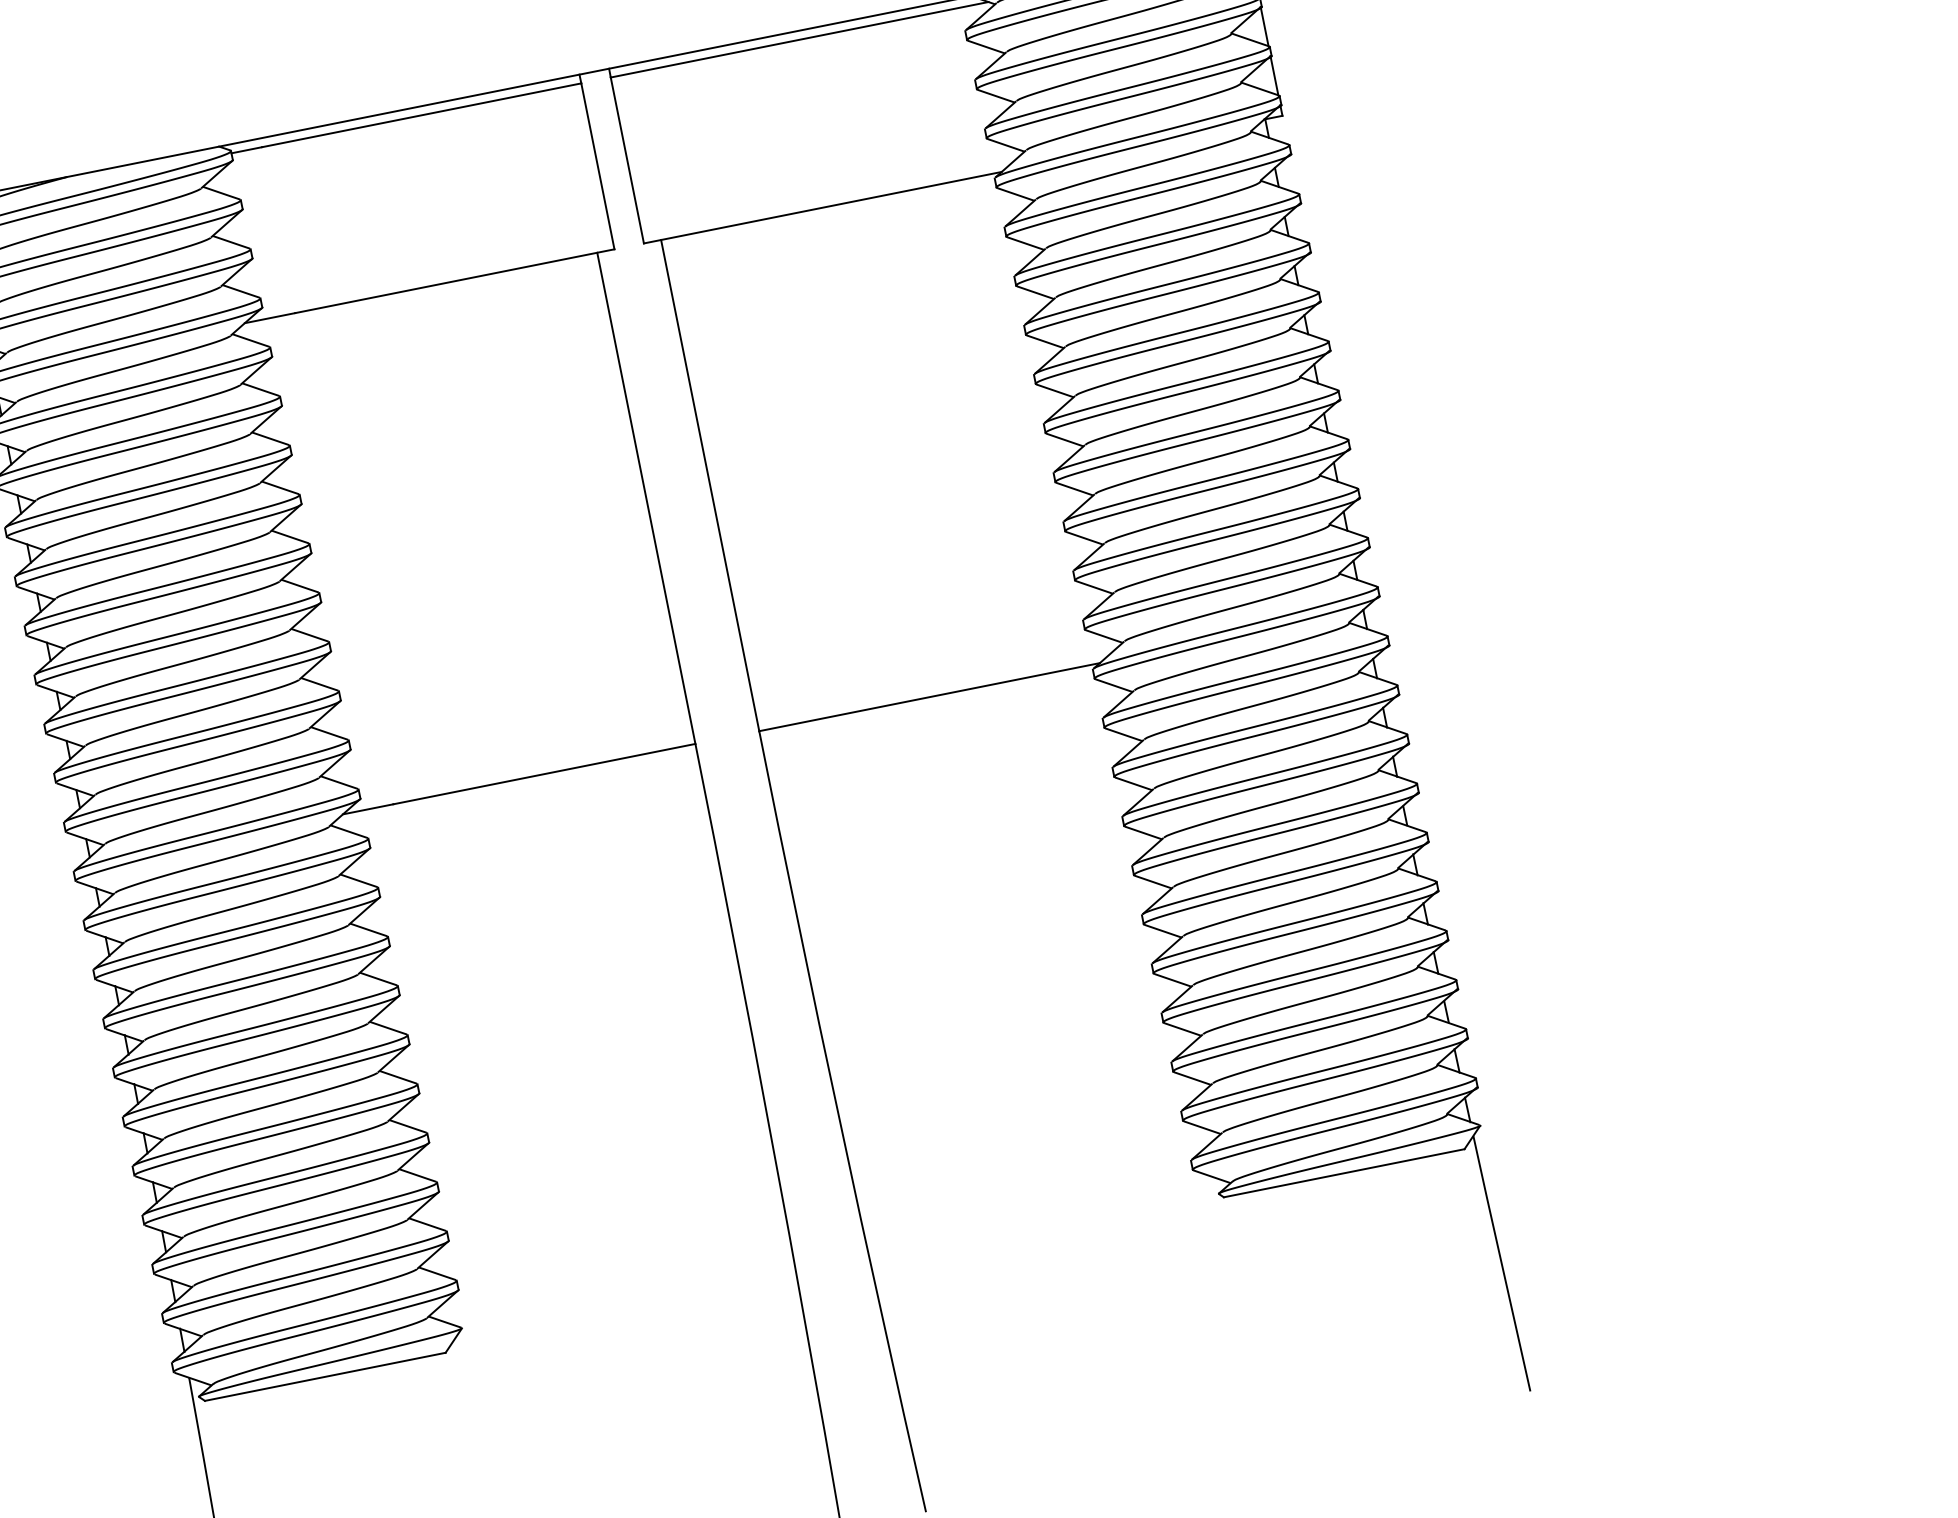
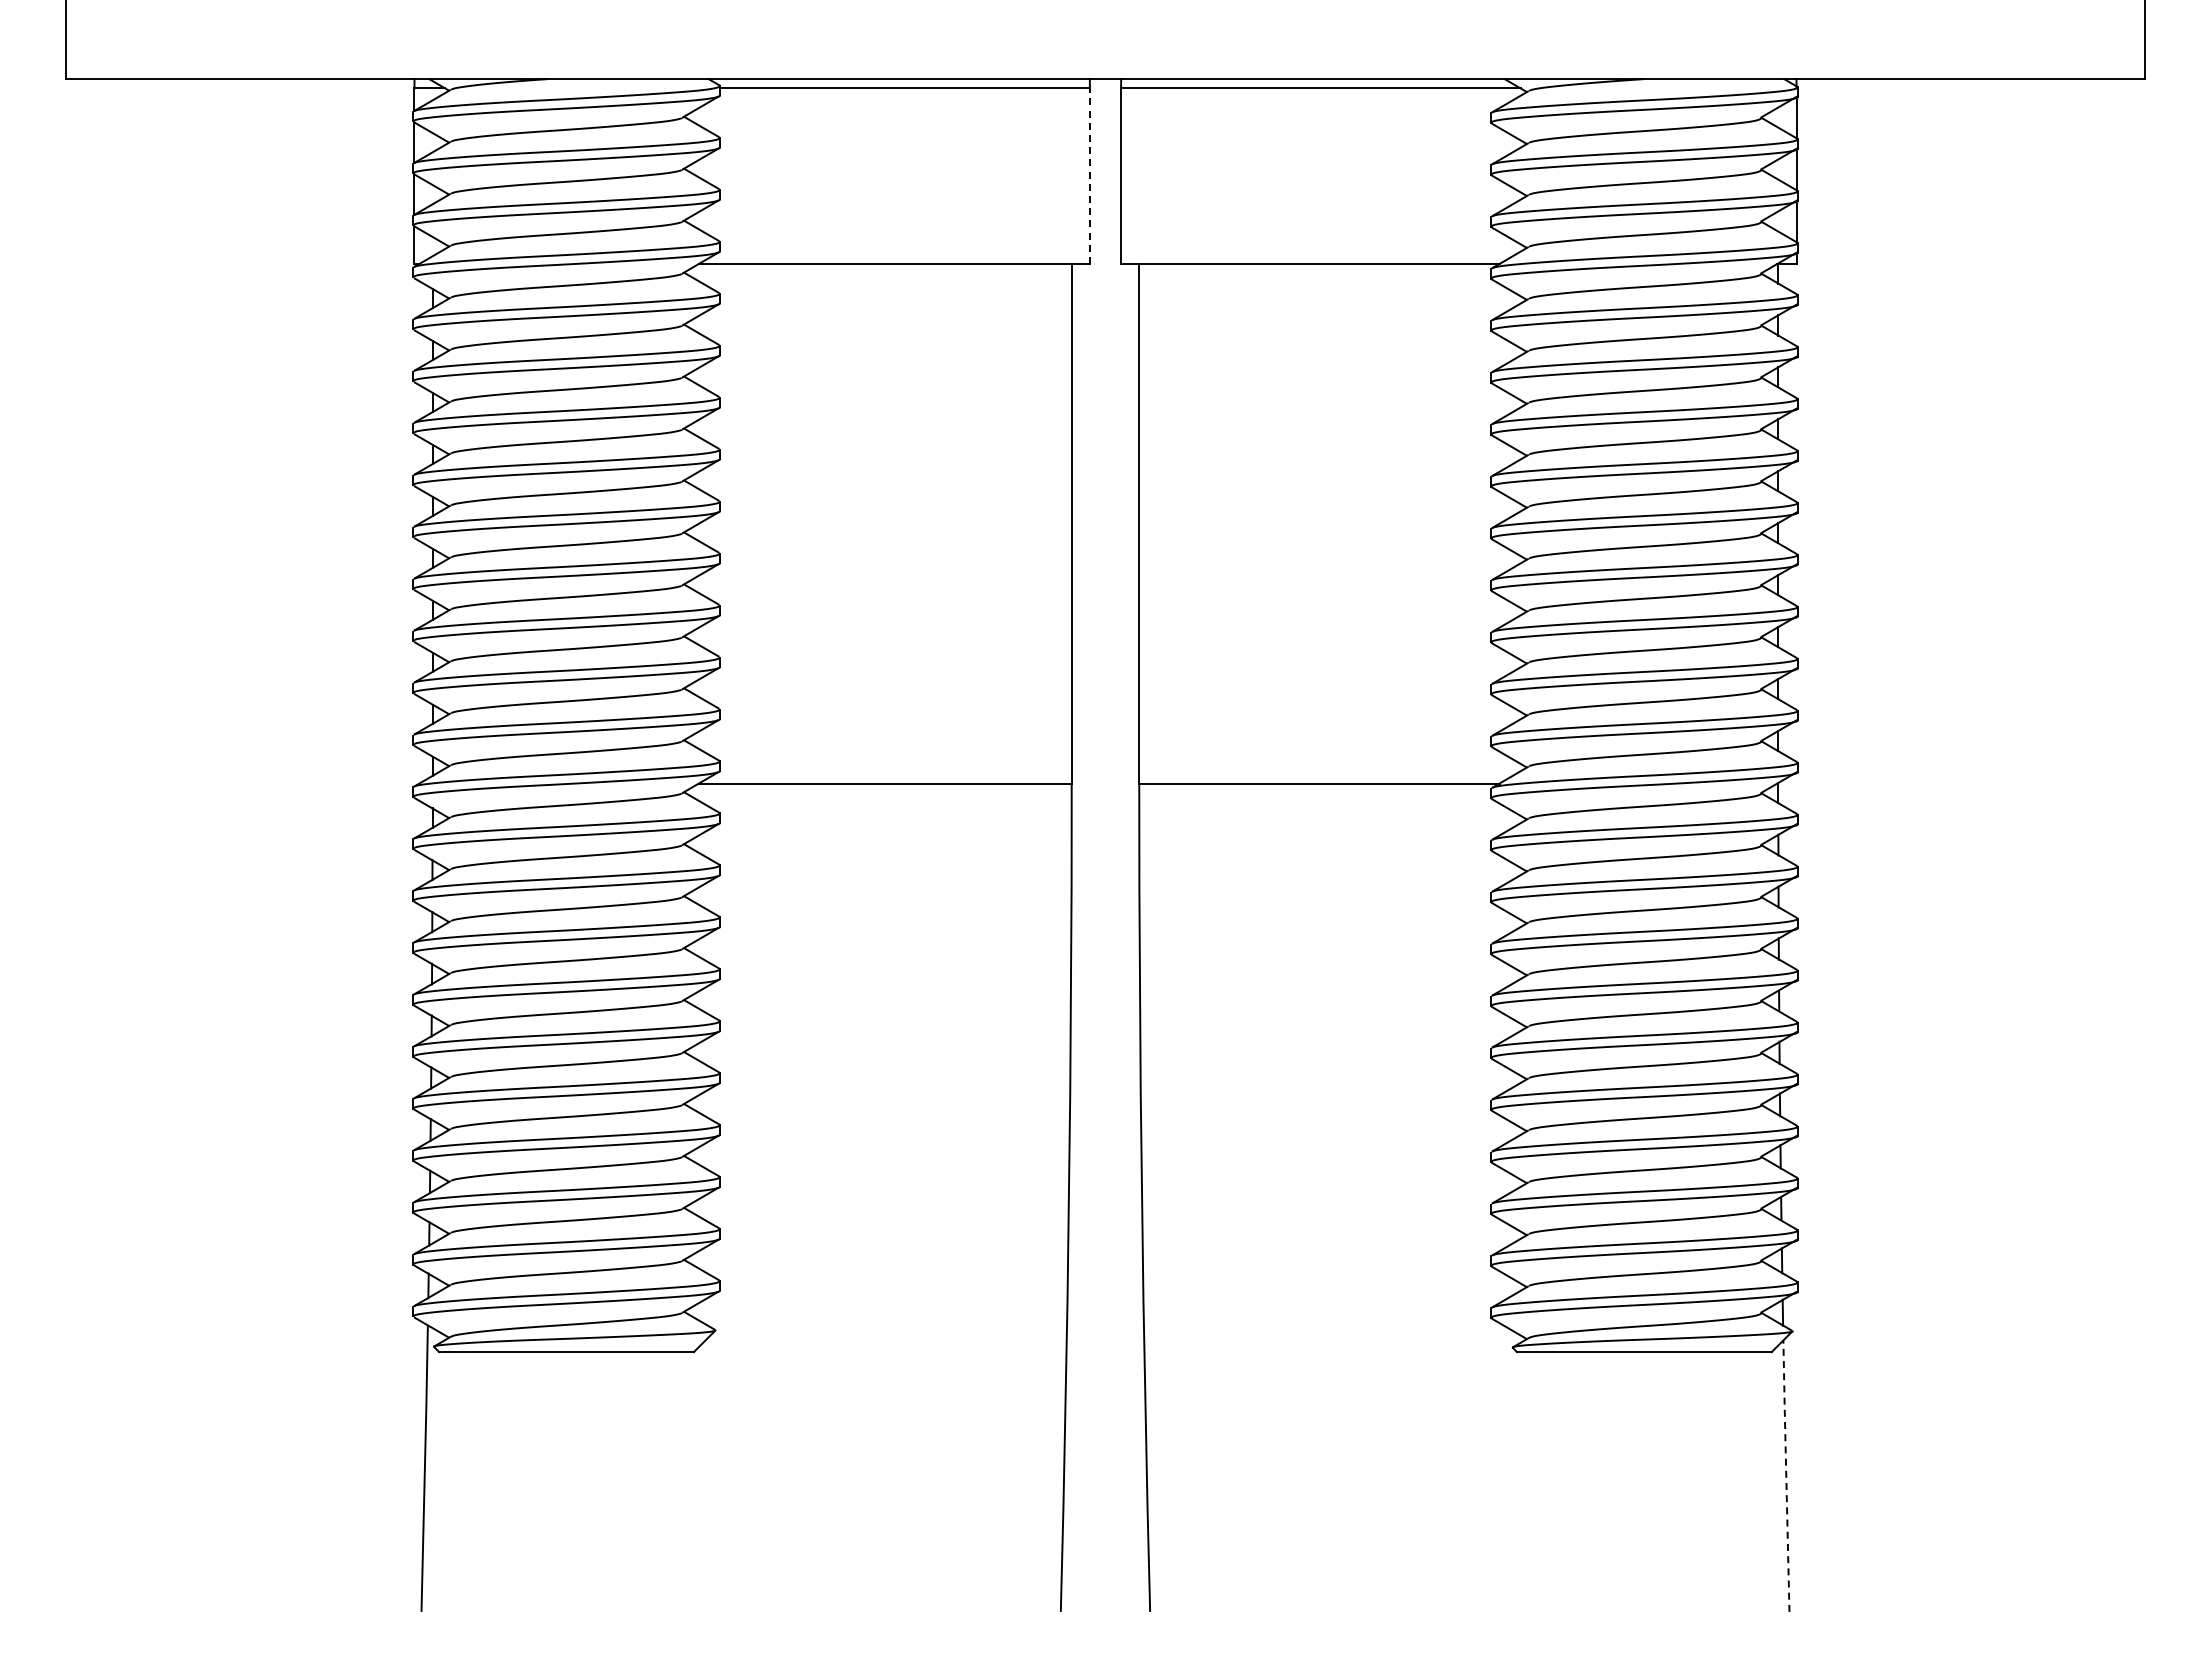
line: (597, 166) -> (1089, 176), solid -> dashed
line: (1501, 1262) -> (1786, 1474), solid -> dashed

